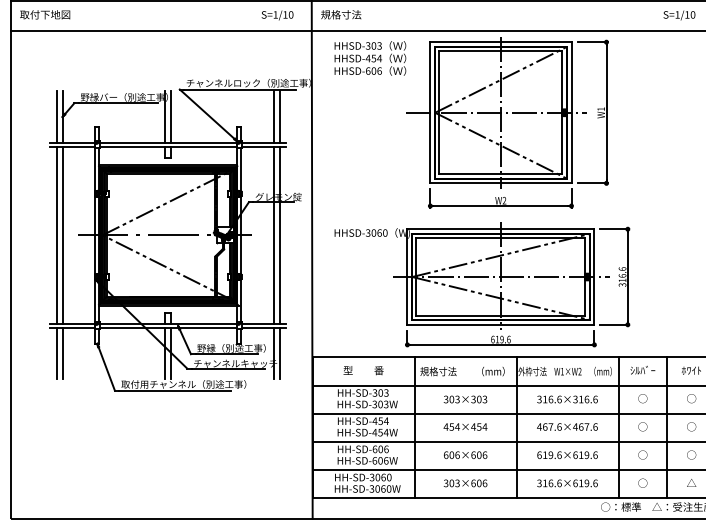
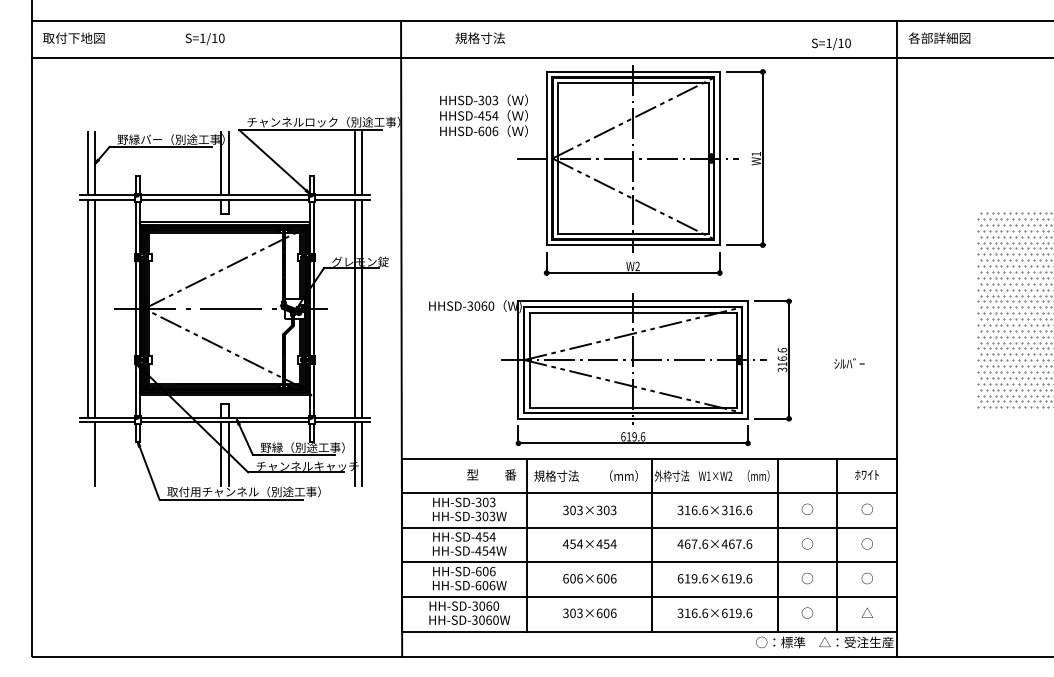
text: (340, 14) -> (479, 37), moved
text: (277, 15) -> (204, 39), moved
text: (679, 15) -> (831, 44), moved
text: (369, 58) -> (483, 115), moved
line: (56, 353) -> (87, 453), removed
text: (363, 370) -> (491, 474), moved
text: (642, 370) -> (849, 363), moved

